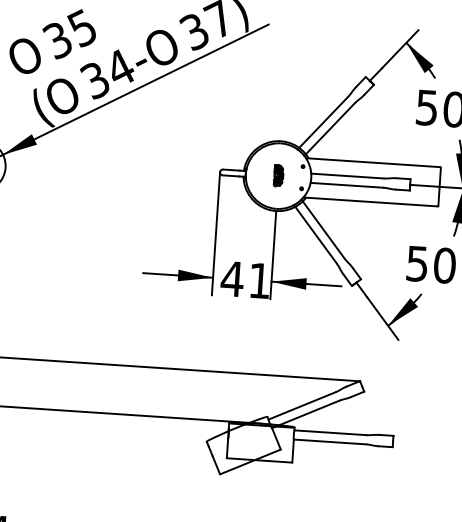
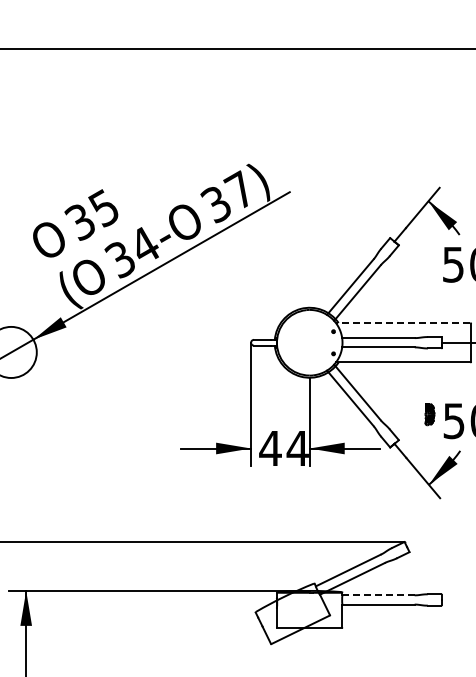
line: (372, 163) -> (402, 323), solid -> dashed
part: (278, 175) -> (429, 414), moved
text: (259, 280) -> (297, 448), 41 -> 44
line: (330, 432) -> (378, 595), solid -> dashed

